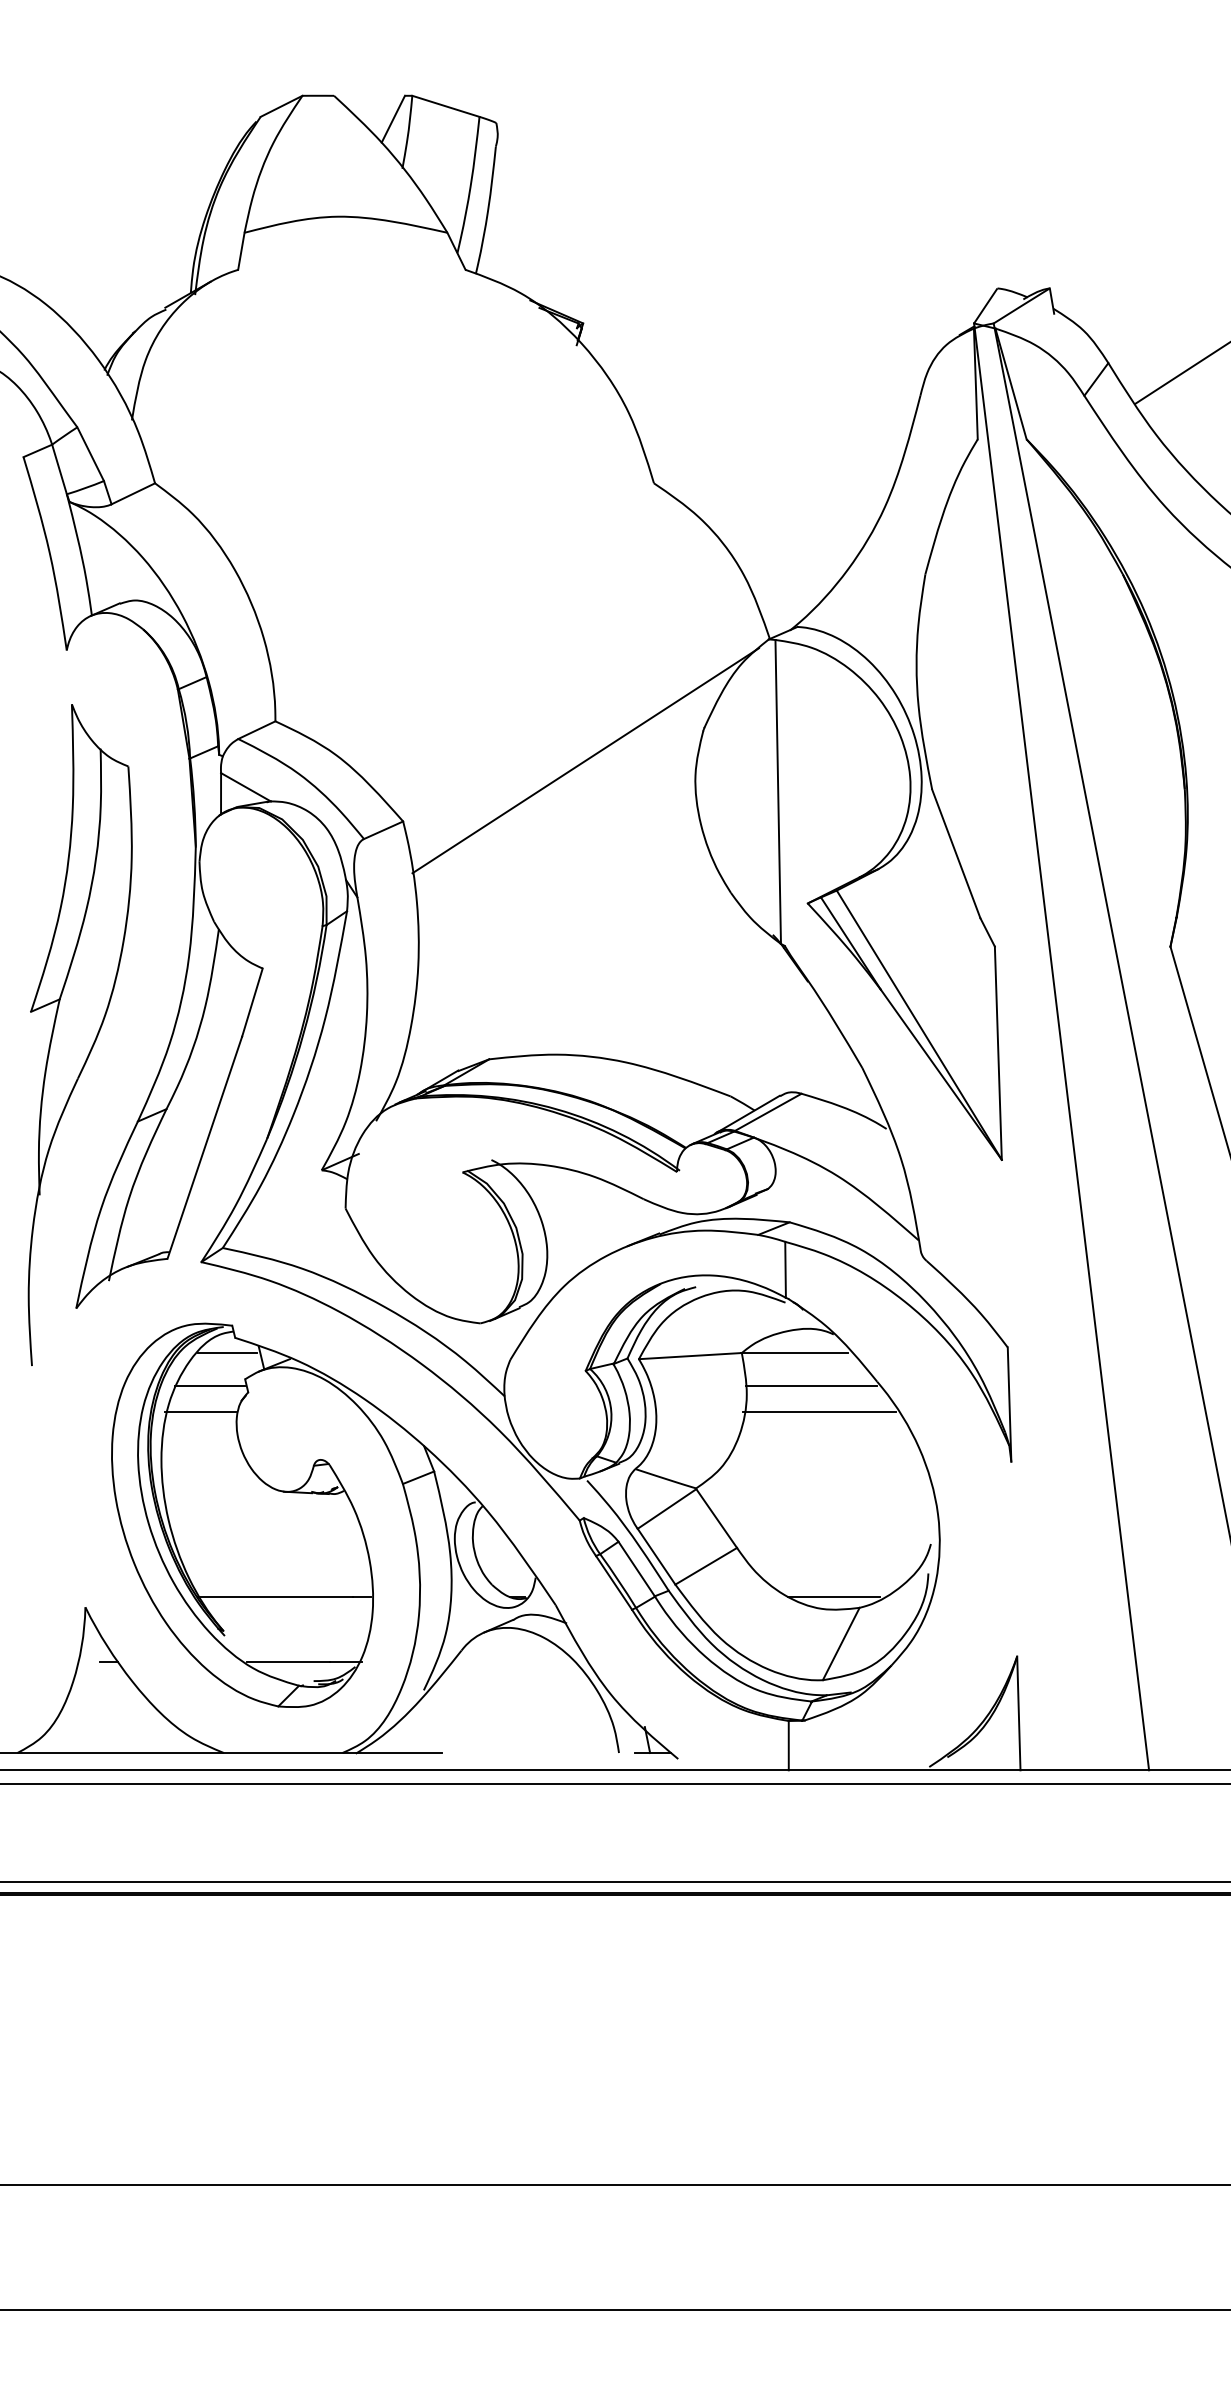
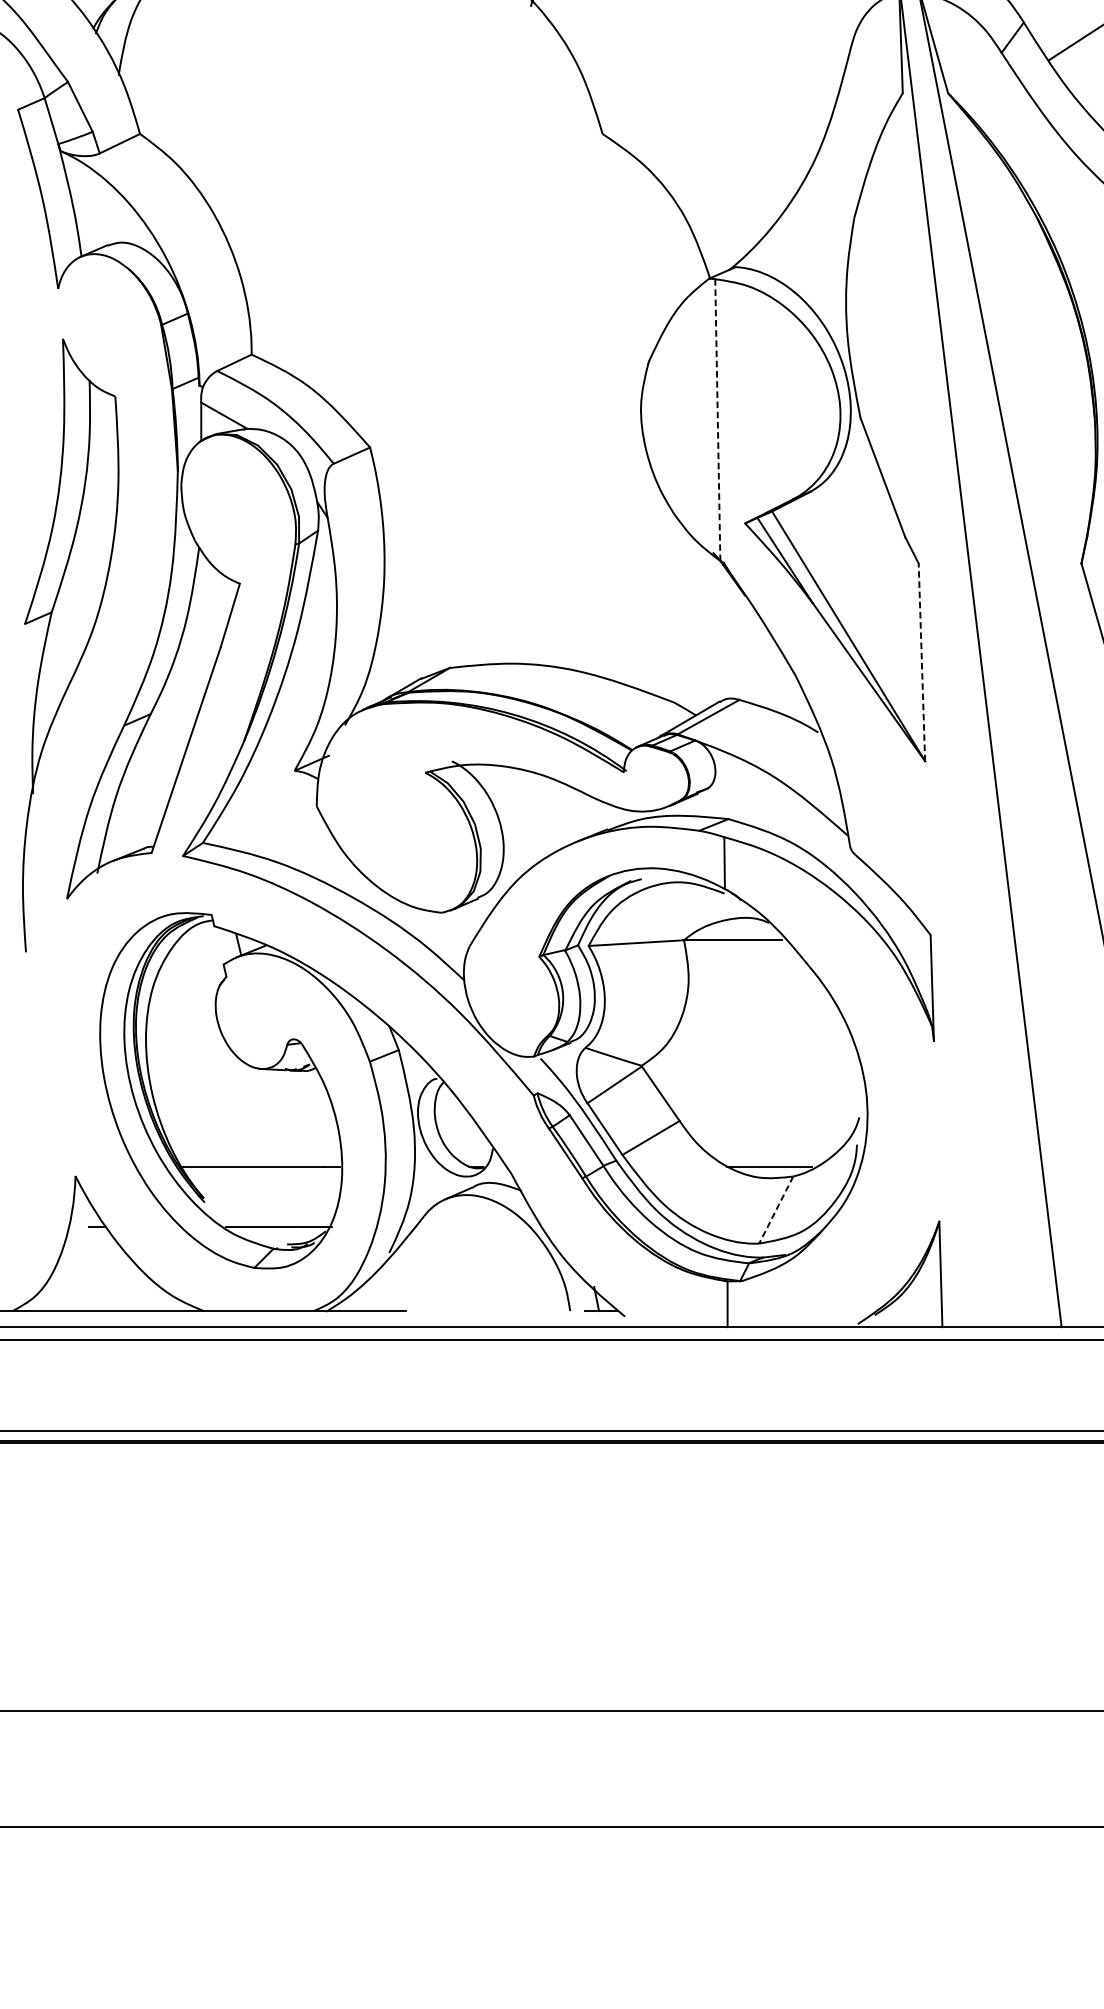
line: (585, 760) -> (539, 390), removed
line: (778, 791) -> (718, 419), solid -> dashed
line: (998, 1053) -> (922, 662), solid -> dashed
line: (227, 1352) -> (207, 939), removed
line: (209, 1385) -> (190, 970), removed
line: (811, 1385) -> (748, 970), removed
line: (200, 1411) -> (182, 994), removed
line: (819, 1411) -> (756, 994), removed
line: (841, 1644) -> (776, 1210), solid -> dashed

